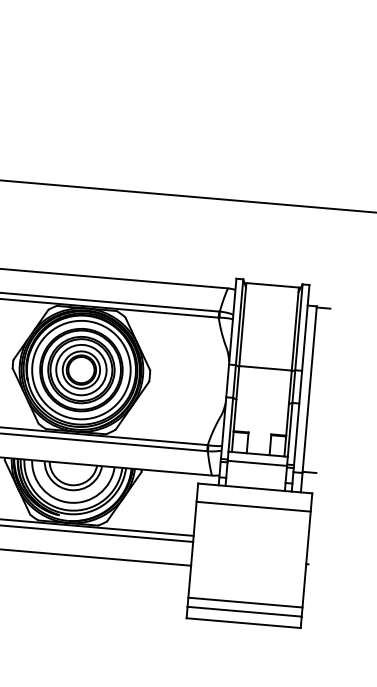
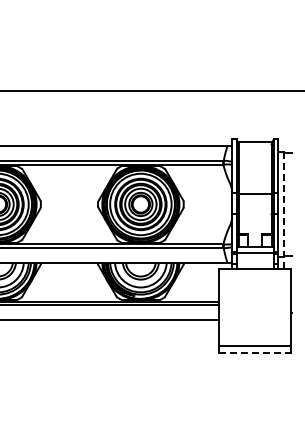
line: (308, 400) -> (283, 211), solid -> dashed
line: (252, 507) -> (254, 280), removed
line: (244, 602) -> (254, 340), removed
line: (244, 623) -> (255, 353), solid -> dashed

